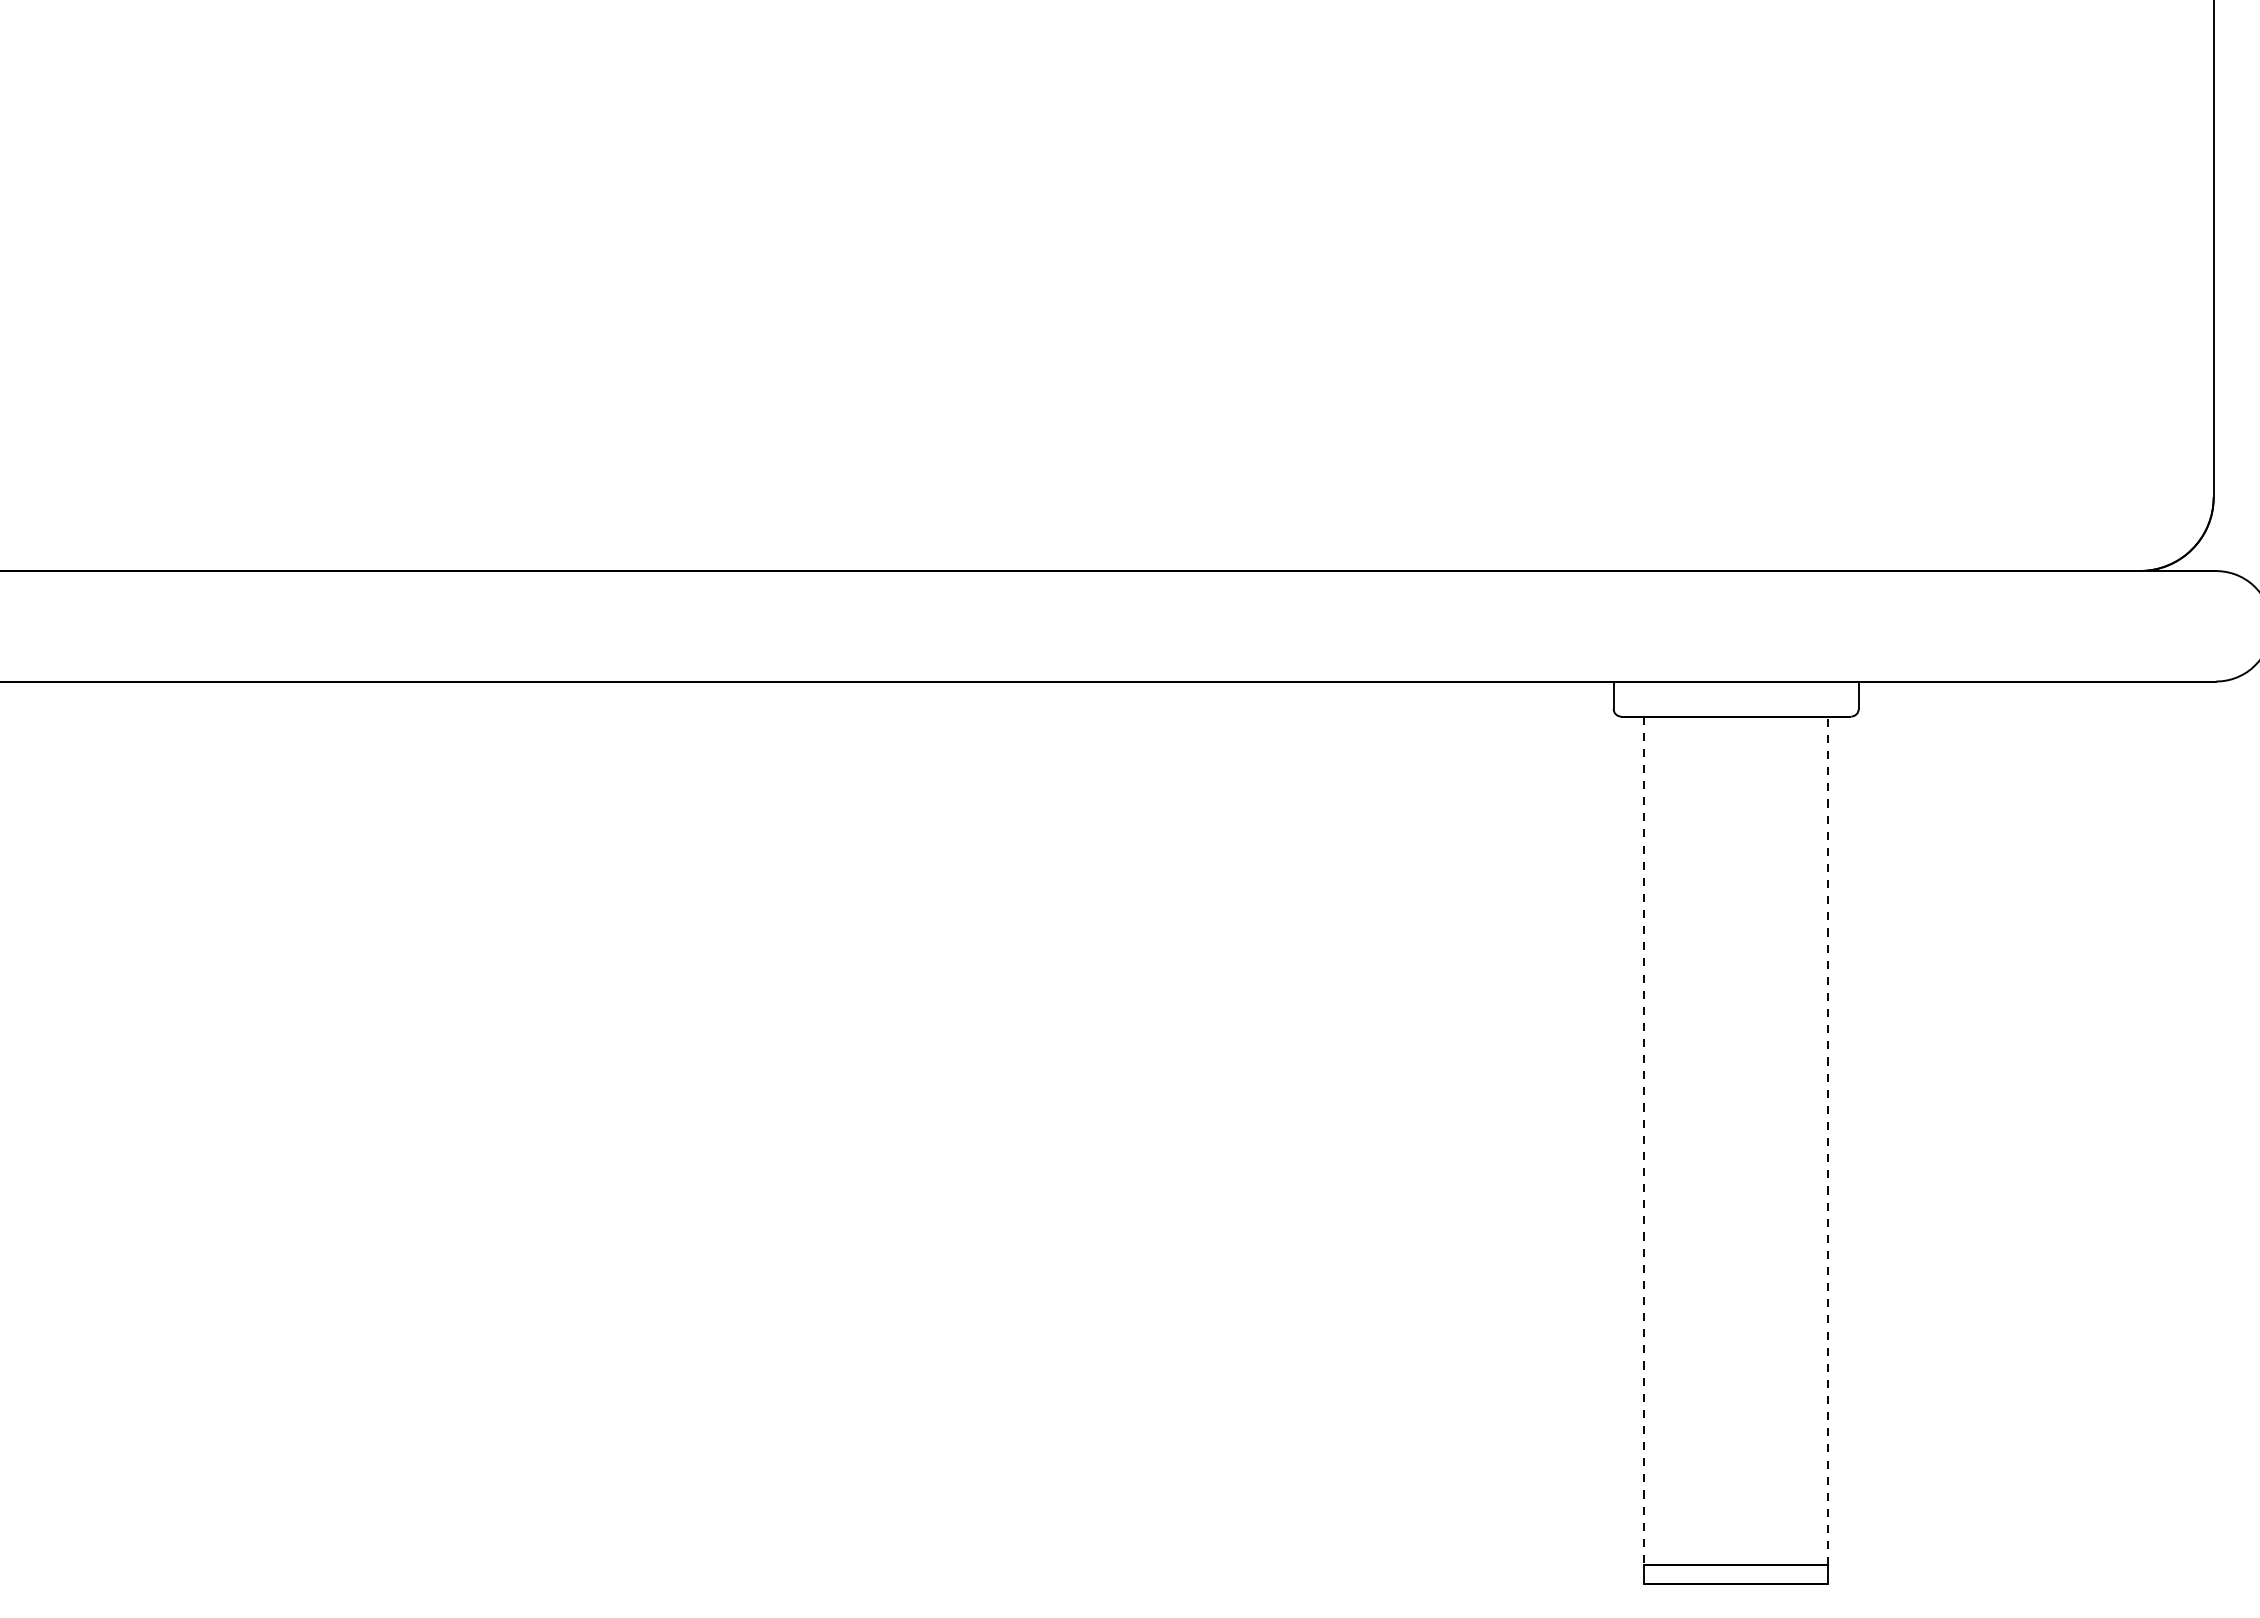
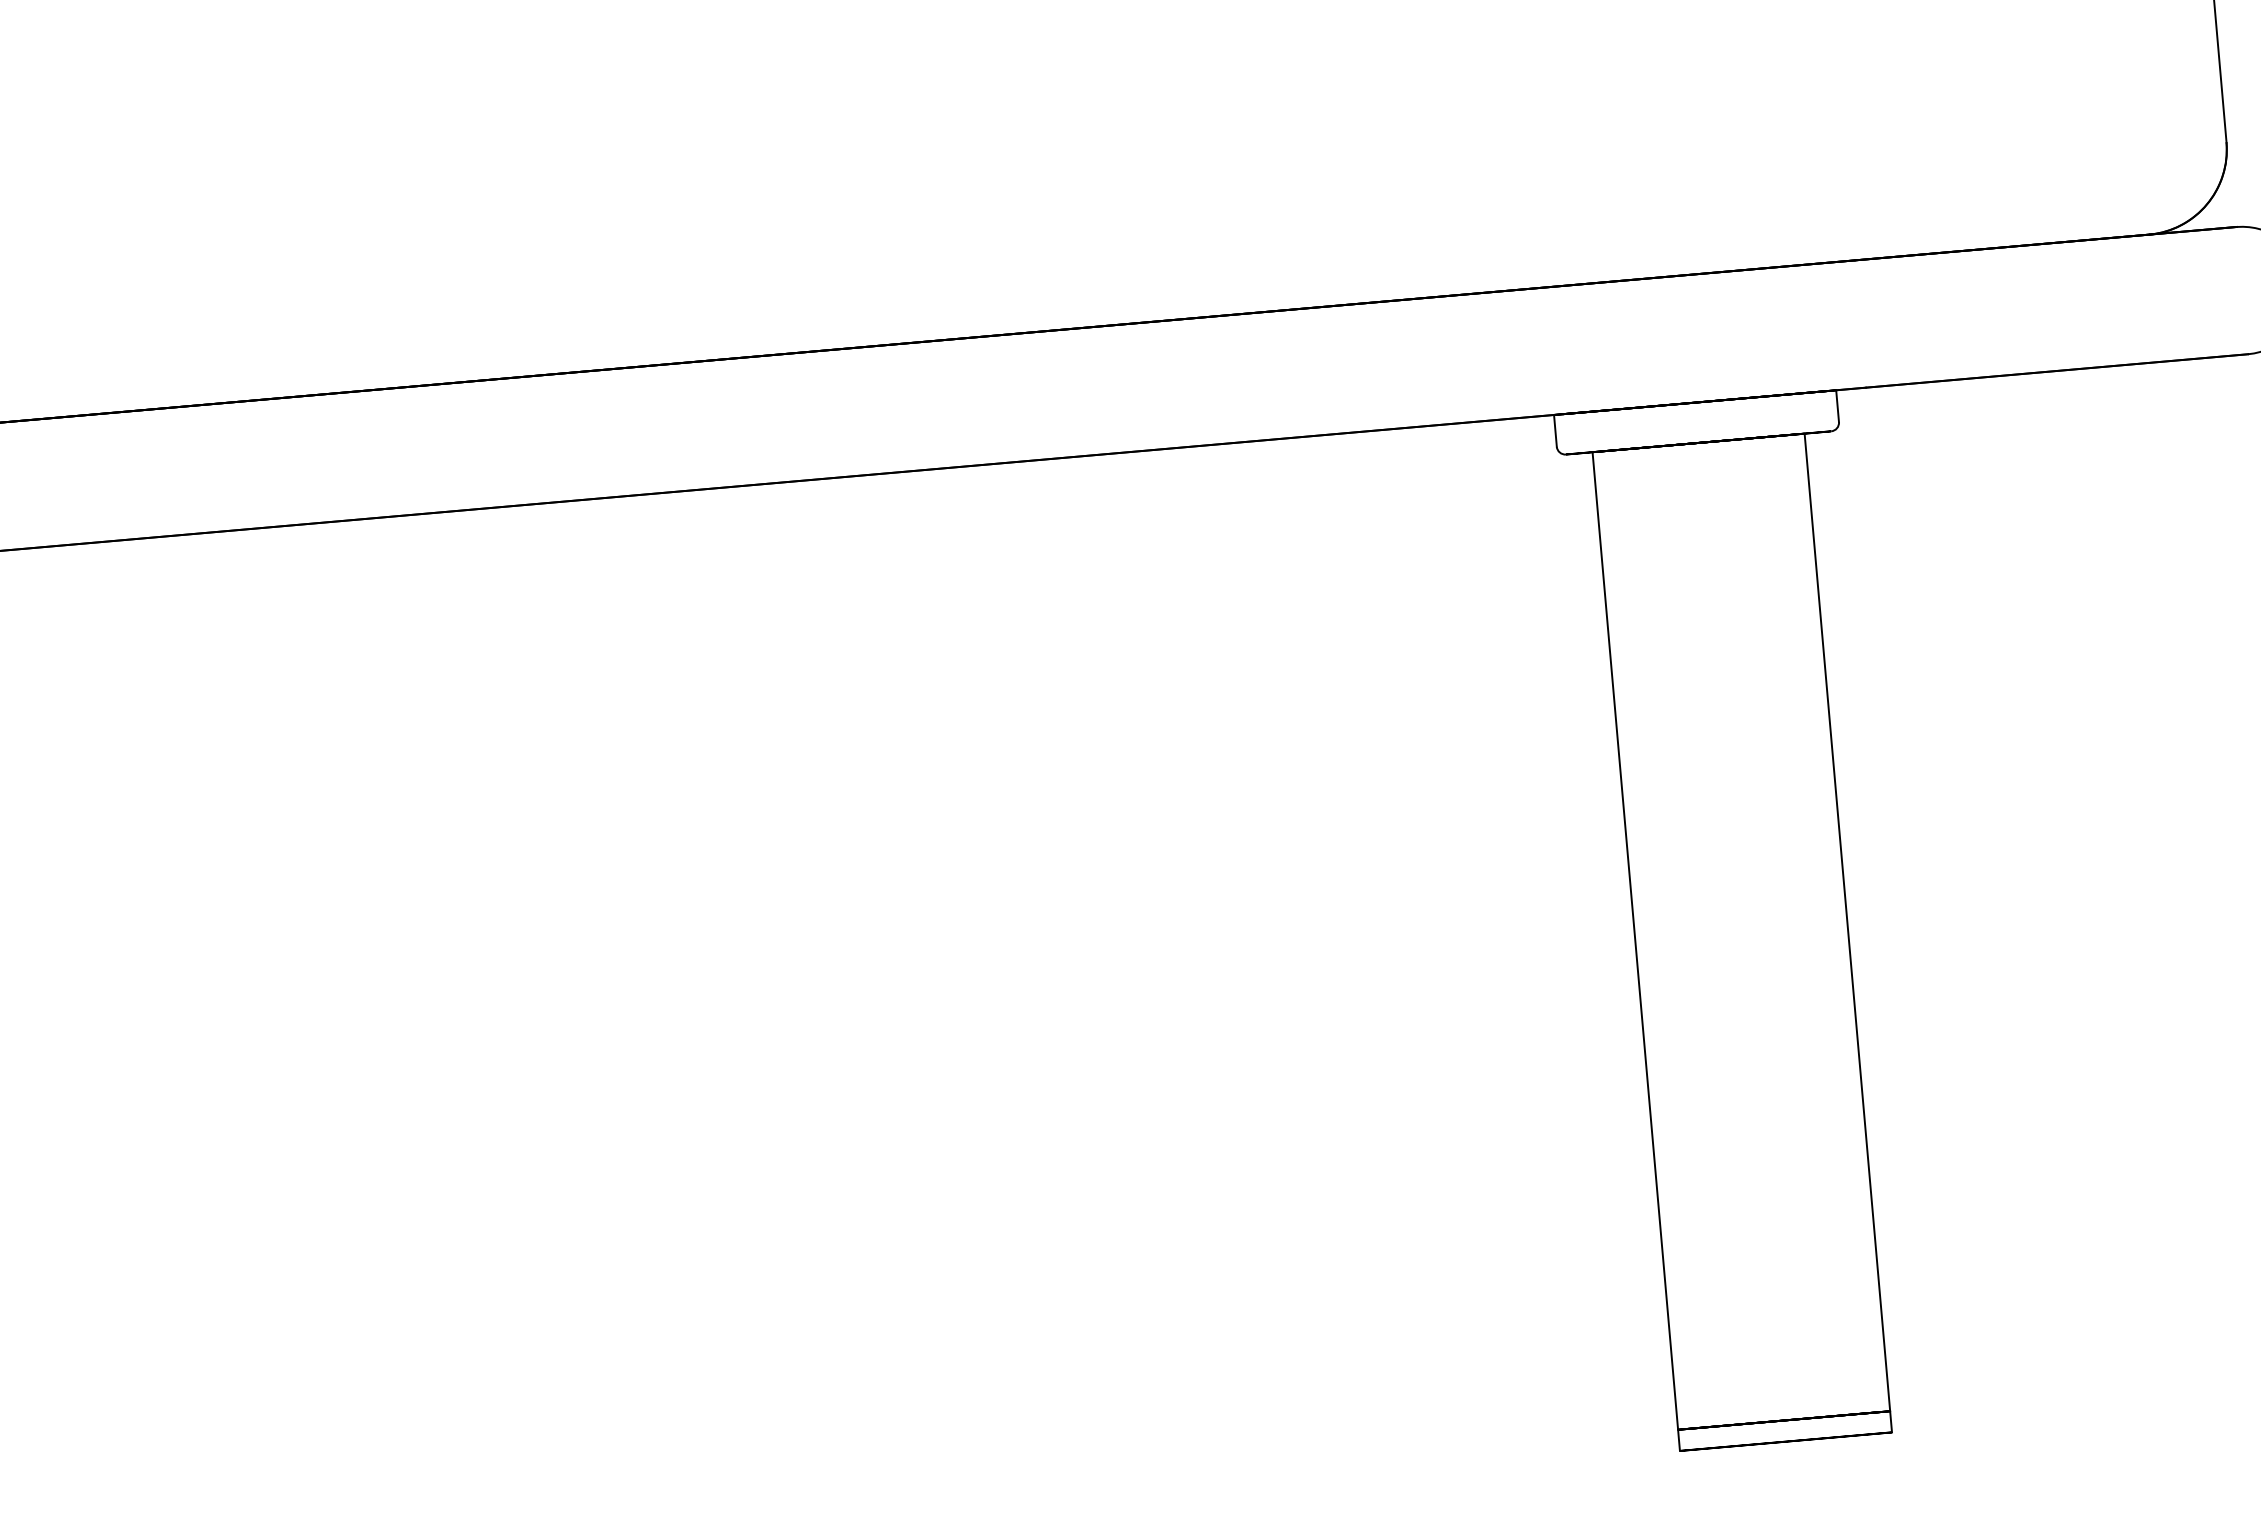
line: (1828, 1140) -> (1847, 921), dashed -> solid
line: (1644, 1141) -> (1635, 941), dashed -> solid

